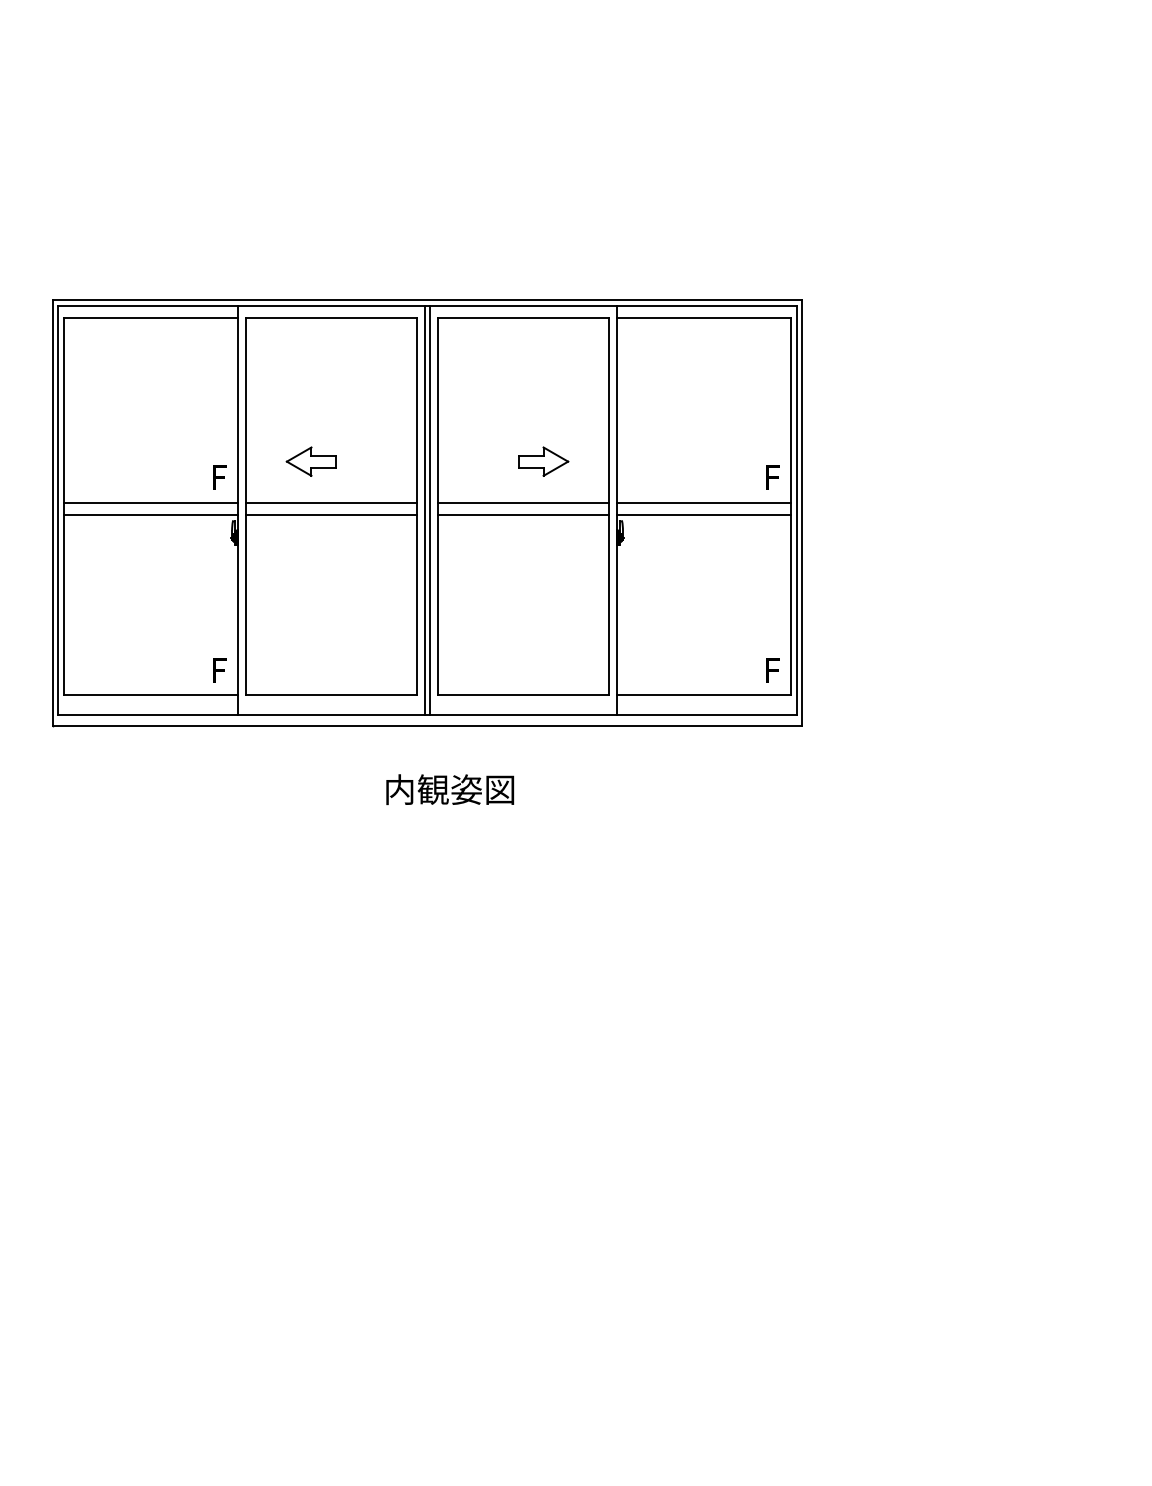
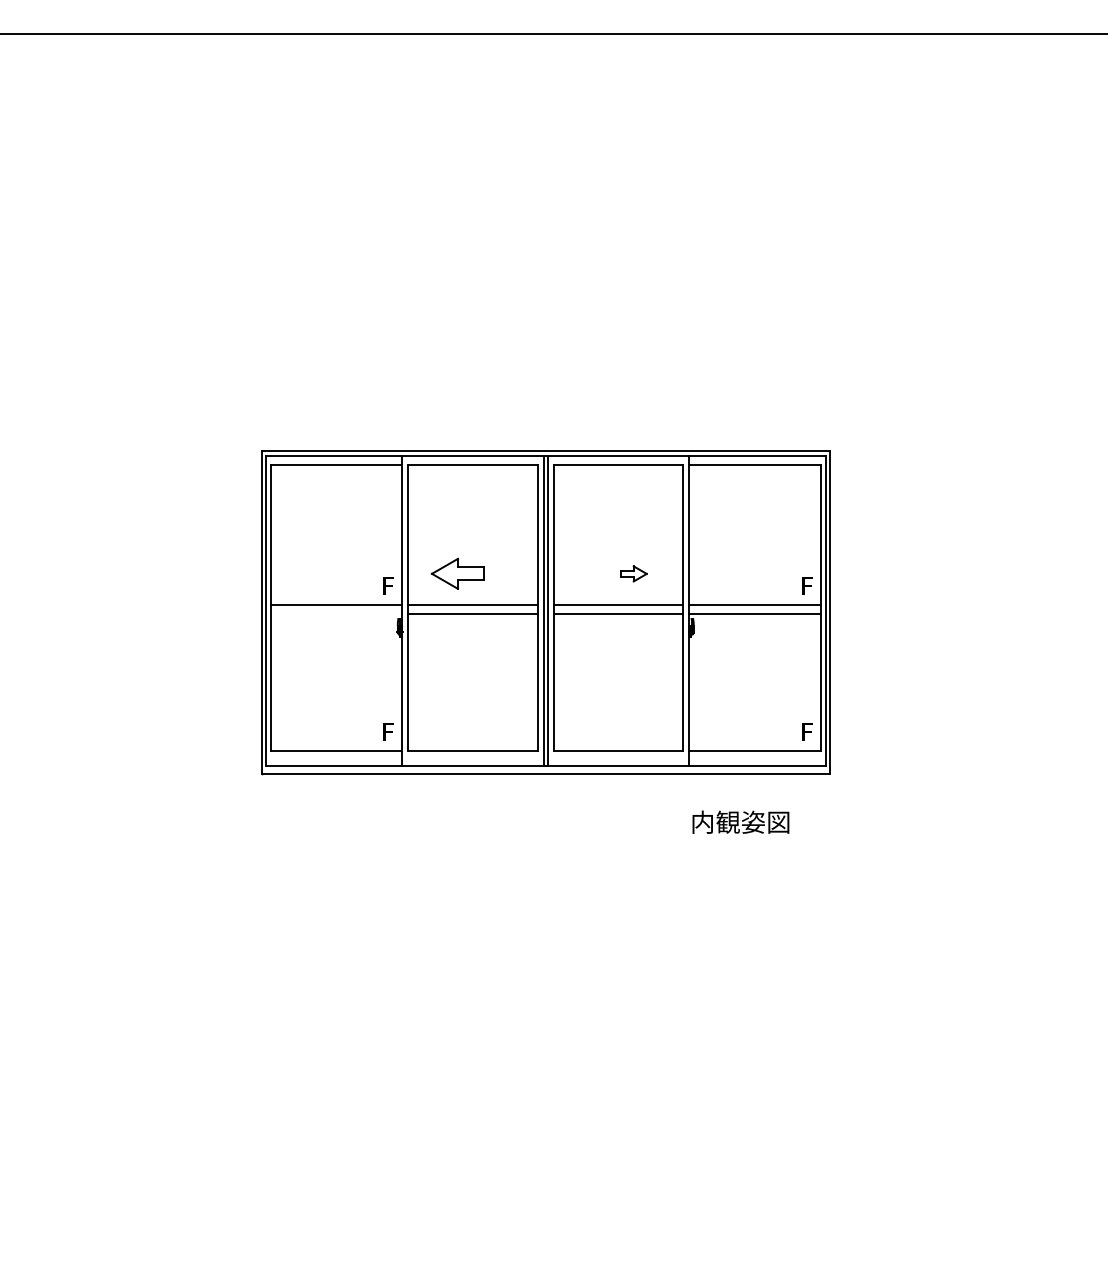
part: (310, 461) -> (457, 573), size x1.4
part: (543, 461) -> (633, 573), size x0.7
line: (151, 515) -> (336, 614), removed
text: (449, 788) -> (740, 821), moved

